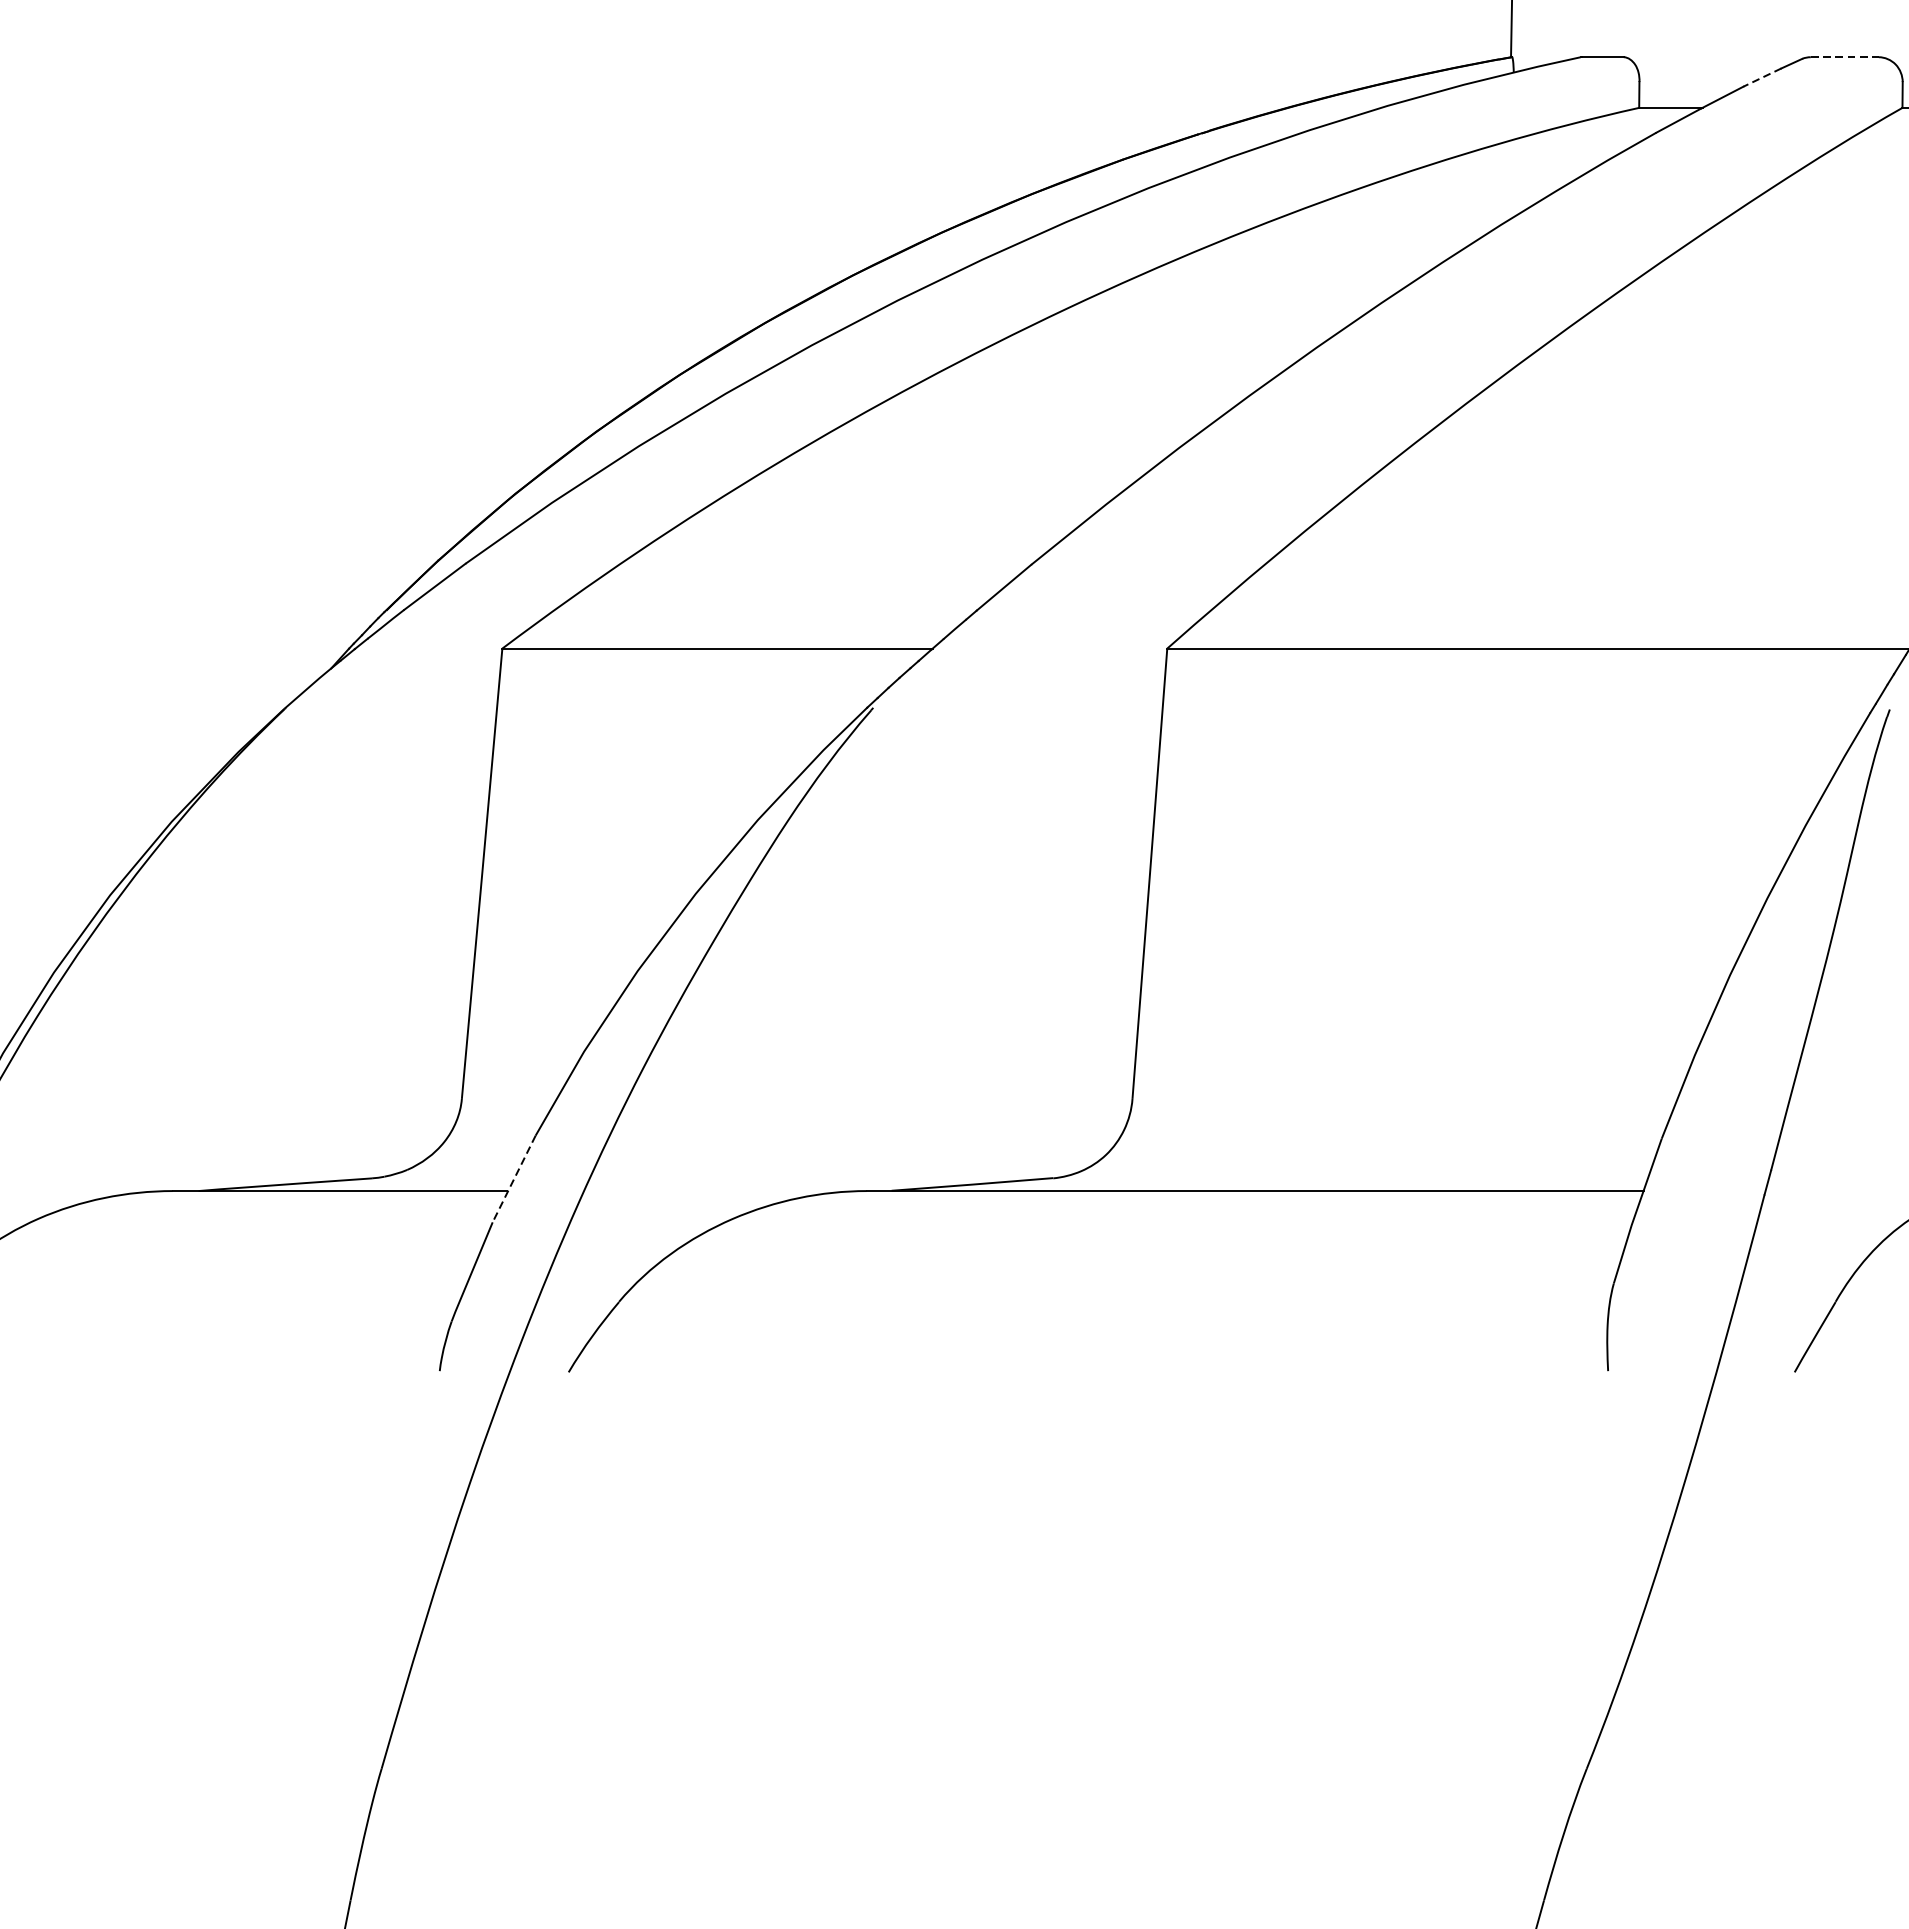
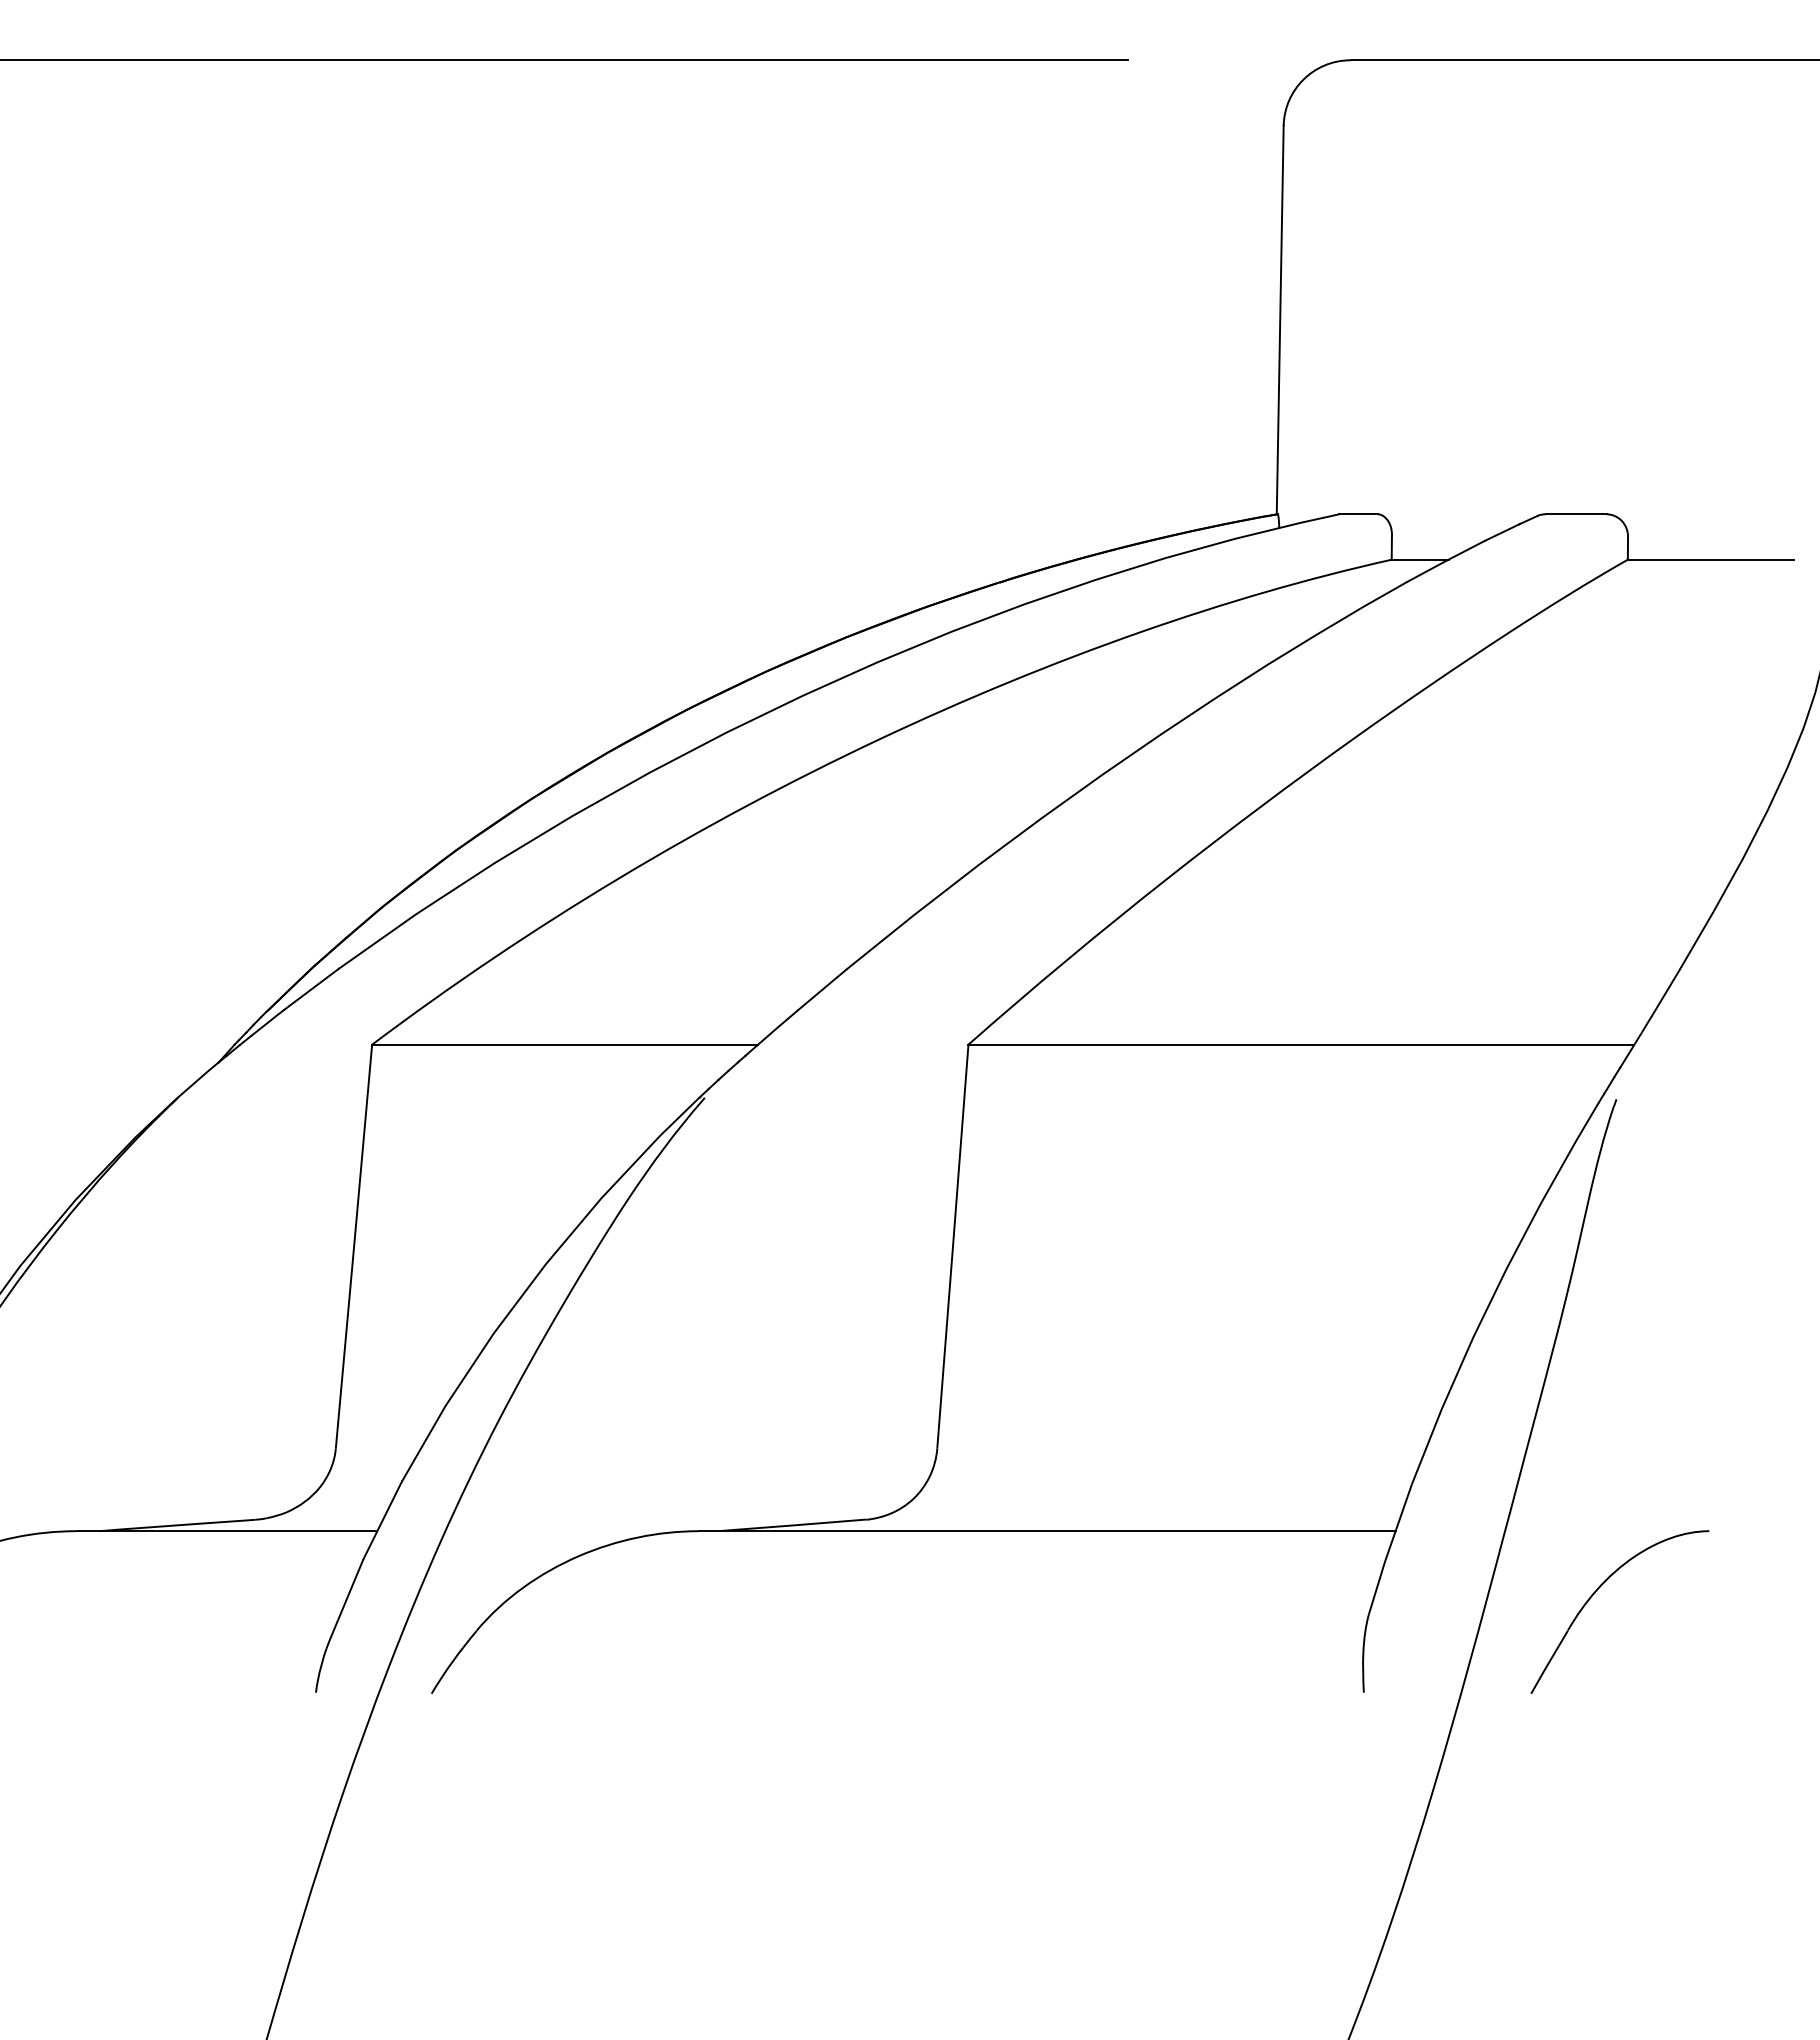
line: (1845, 57) -> (1576, 514), dashed -> solid
line: (1761, 77) -> (1501, 532), dashed -> solid
line: (513, 1179) -> (382, 1520), dashed -> solid

